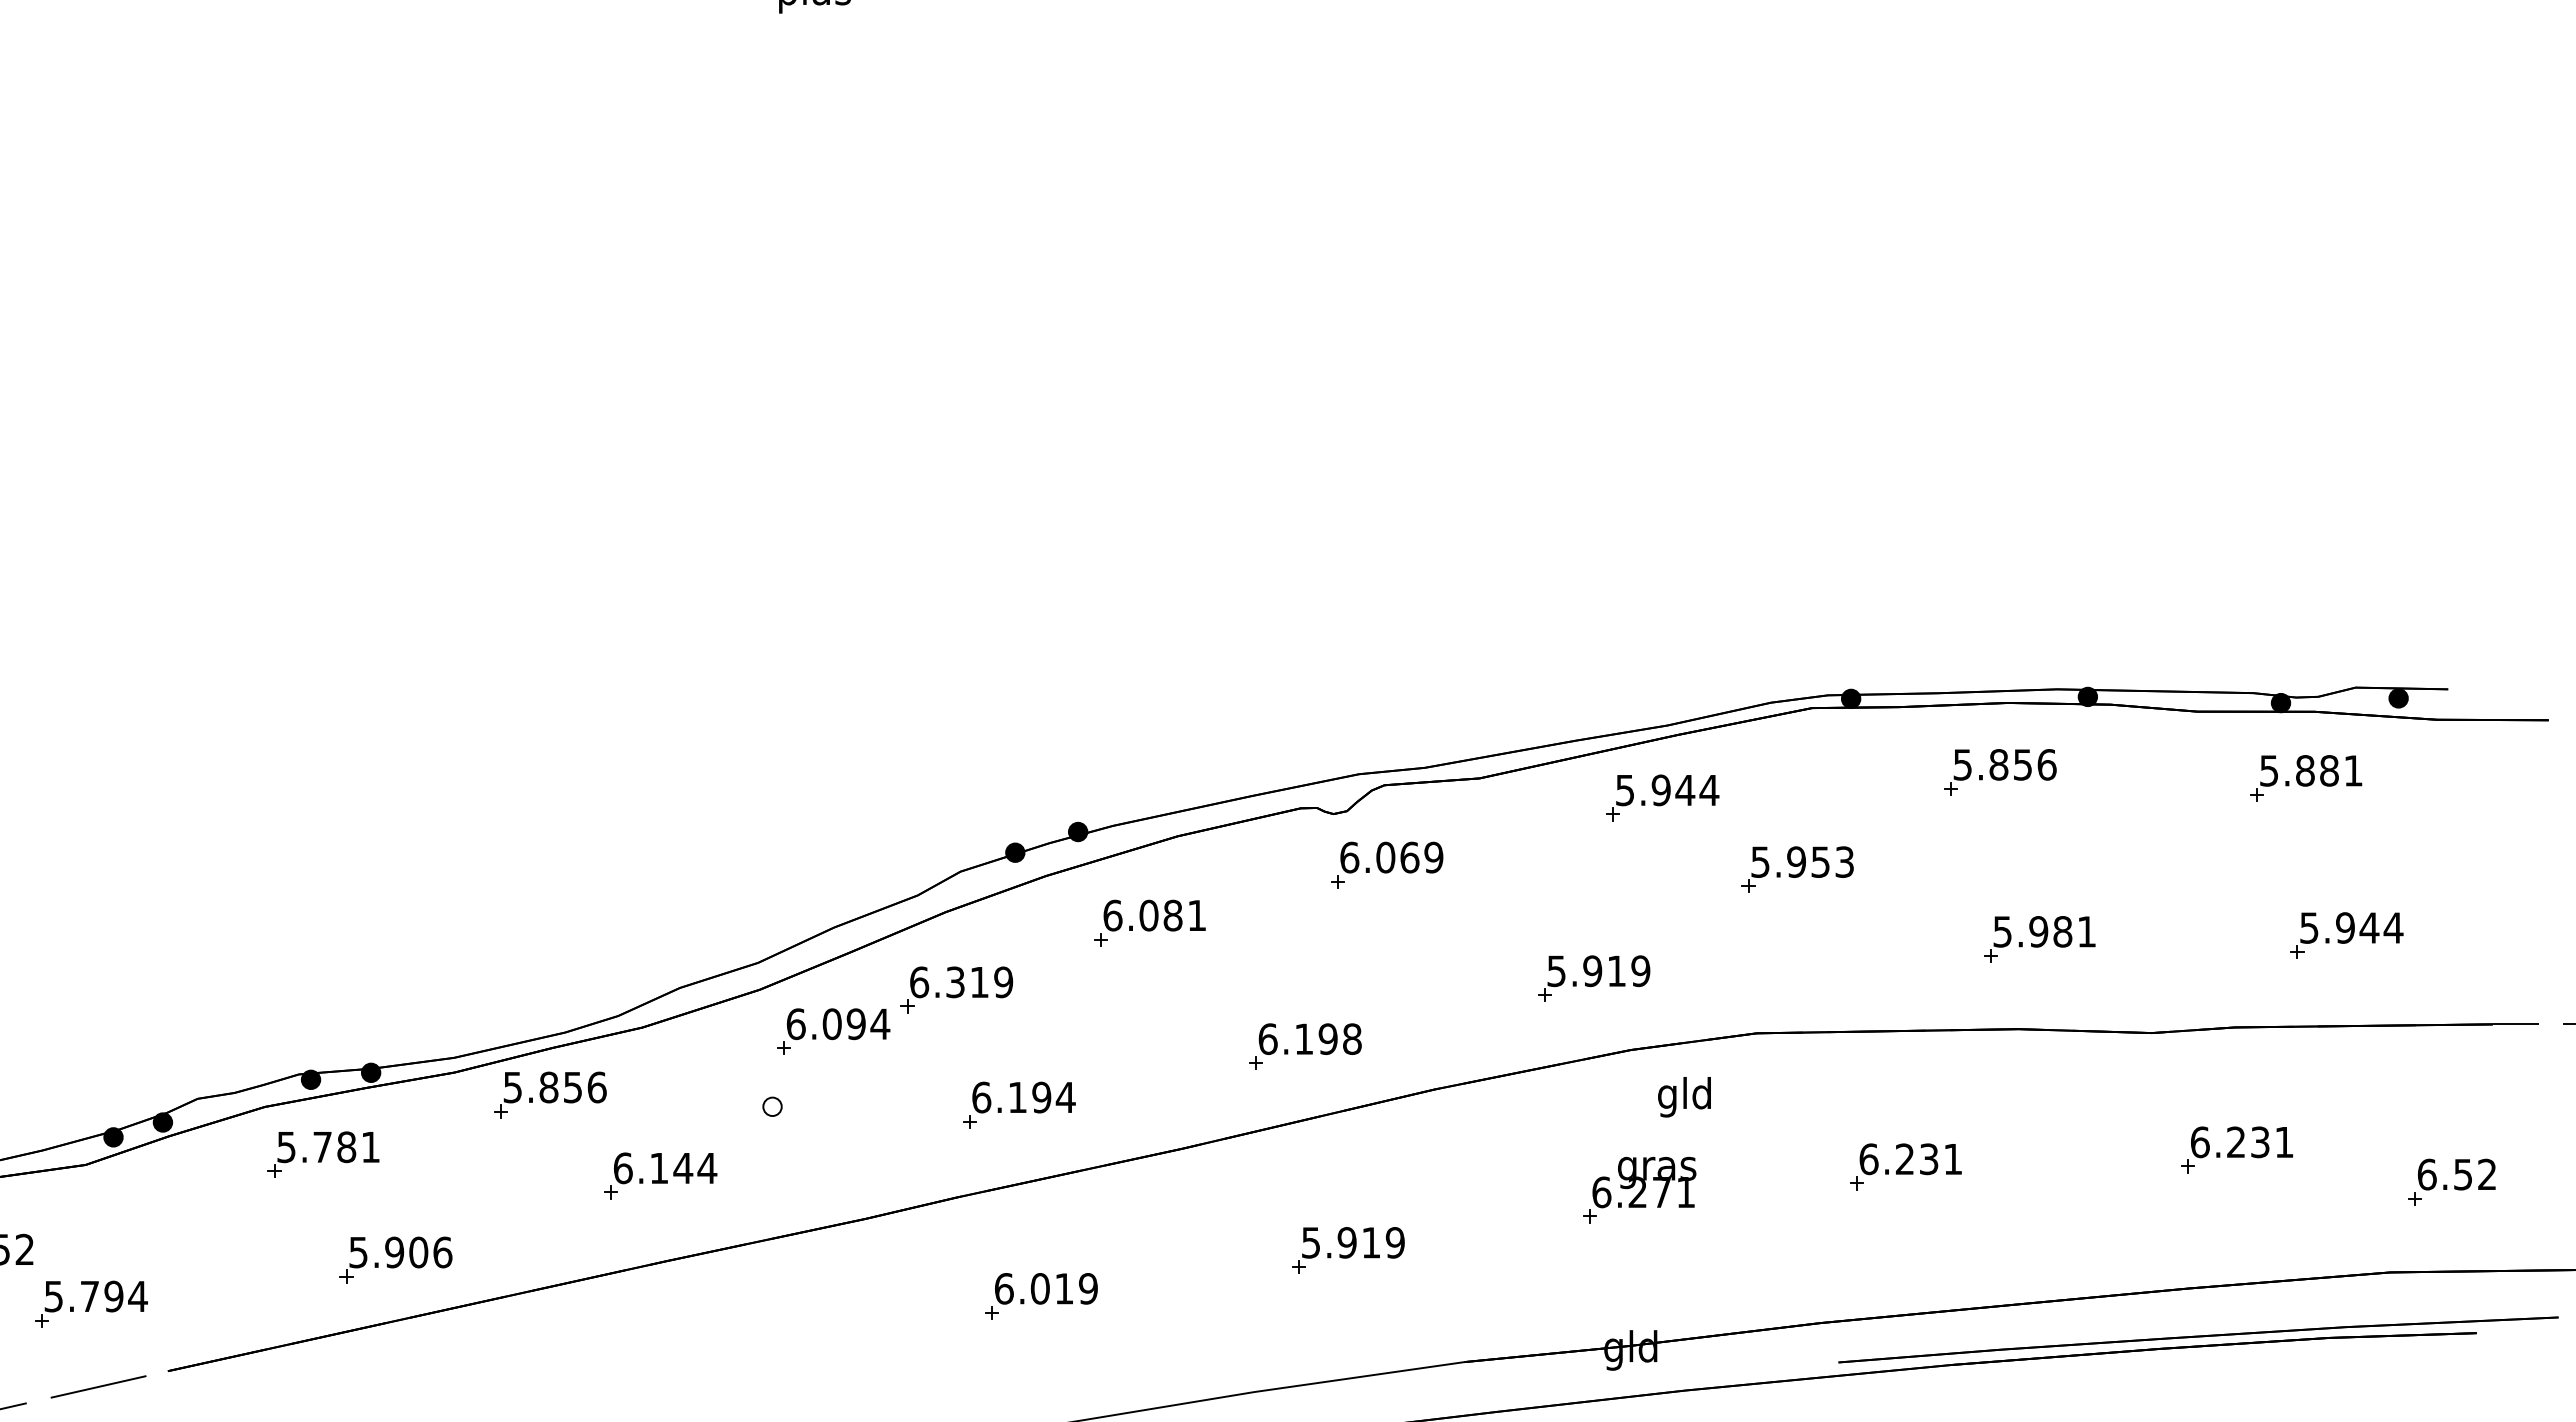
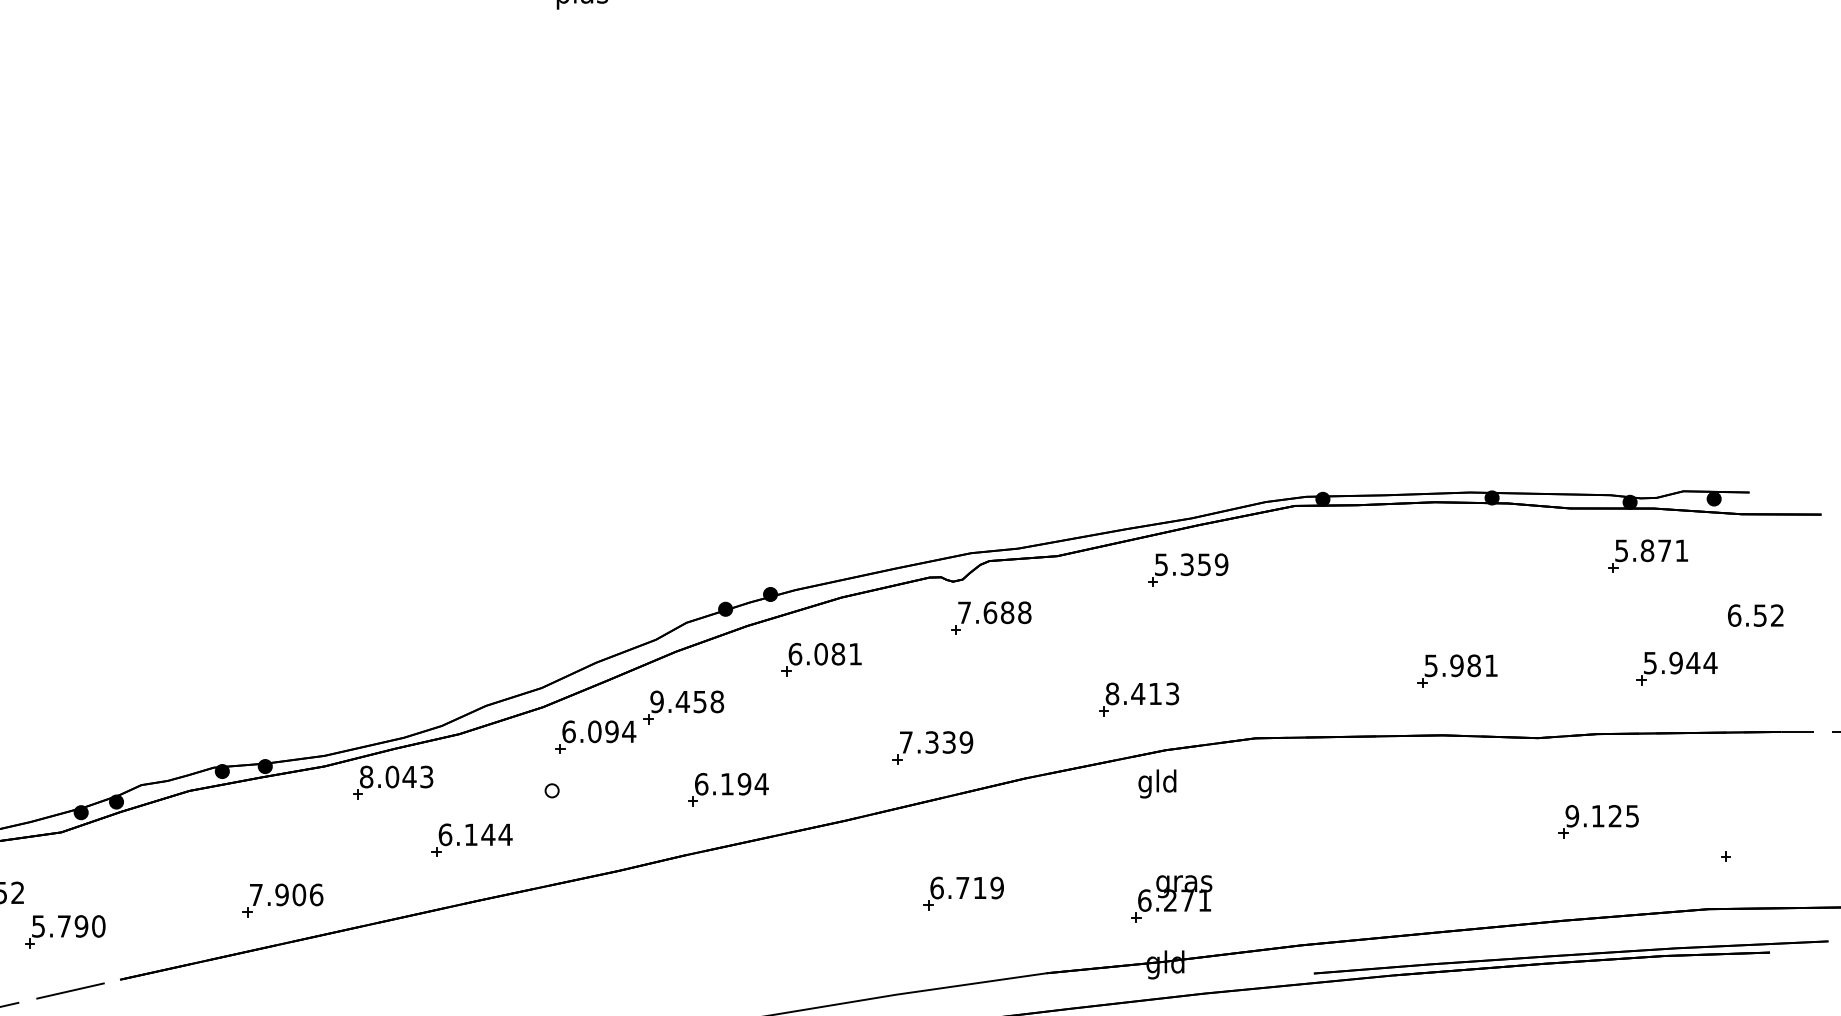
text: (2329, 770) -> (1664, 550), 5.881 -> 5.871
part: (2000, 772) -> (1429, 551), removed
text: (1685, 790) -> (1204, 564), 5.944 -> 5.359
text: (1391, 857) -> (994, 612), 6.069 -> 7.688
part: (1797, 869) -> (1284, 621), removed
text: (1598, 971) -> (1142, 694), 5.919 -> 8.413
text: (961, 982) -> (687, 702), 6.319 -> 9.458
text: (1309, 1039) -> (935, 742), 6.198 -> 7.339
text: (554, 1087) -> (396, 777), 5.856 -> 8.043
text: (1684, 1097) -> (1157, 784), moved
text: (2241, 1142) -> (1601, 816), 6.231 -> 9.125
part: (323, 1154) -> (231, 824), removed
part: (1905, 1166) -> (1361, 833), removed
text: (2456, 1174) -> (1755, 615), moved
part: (1639, 1189) -> (1171, 898), moved
text: (1328, 1242) -> (949, 887), 5.919 -> 6.719
text: (358, 1252) -> (256, 894), 5.906 -> 7.906
text: (137, 1296) -> (98, 926), 5.794 -> 5.790
part: (1041, 1296) -> (744, 926), removed

